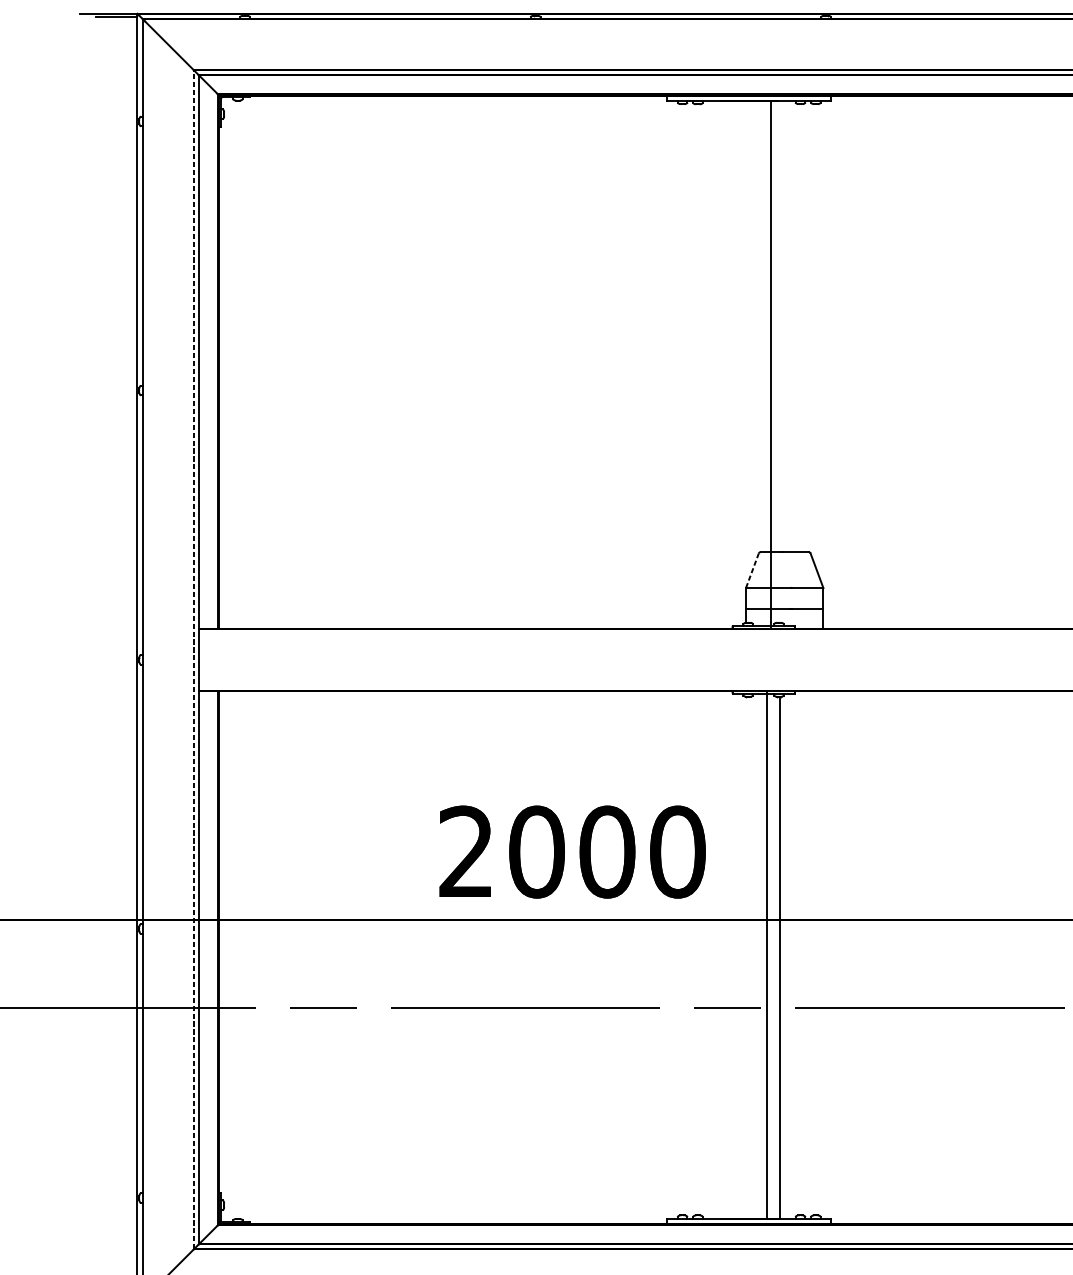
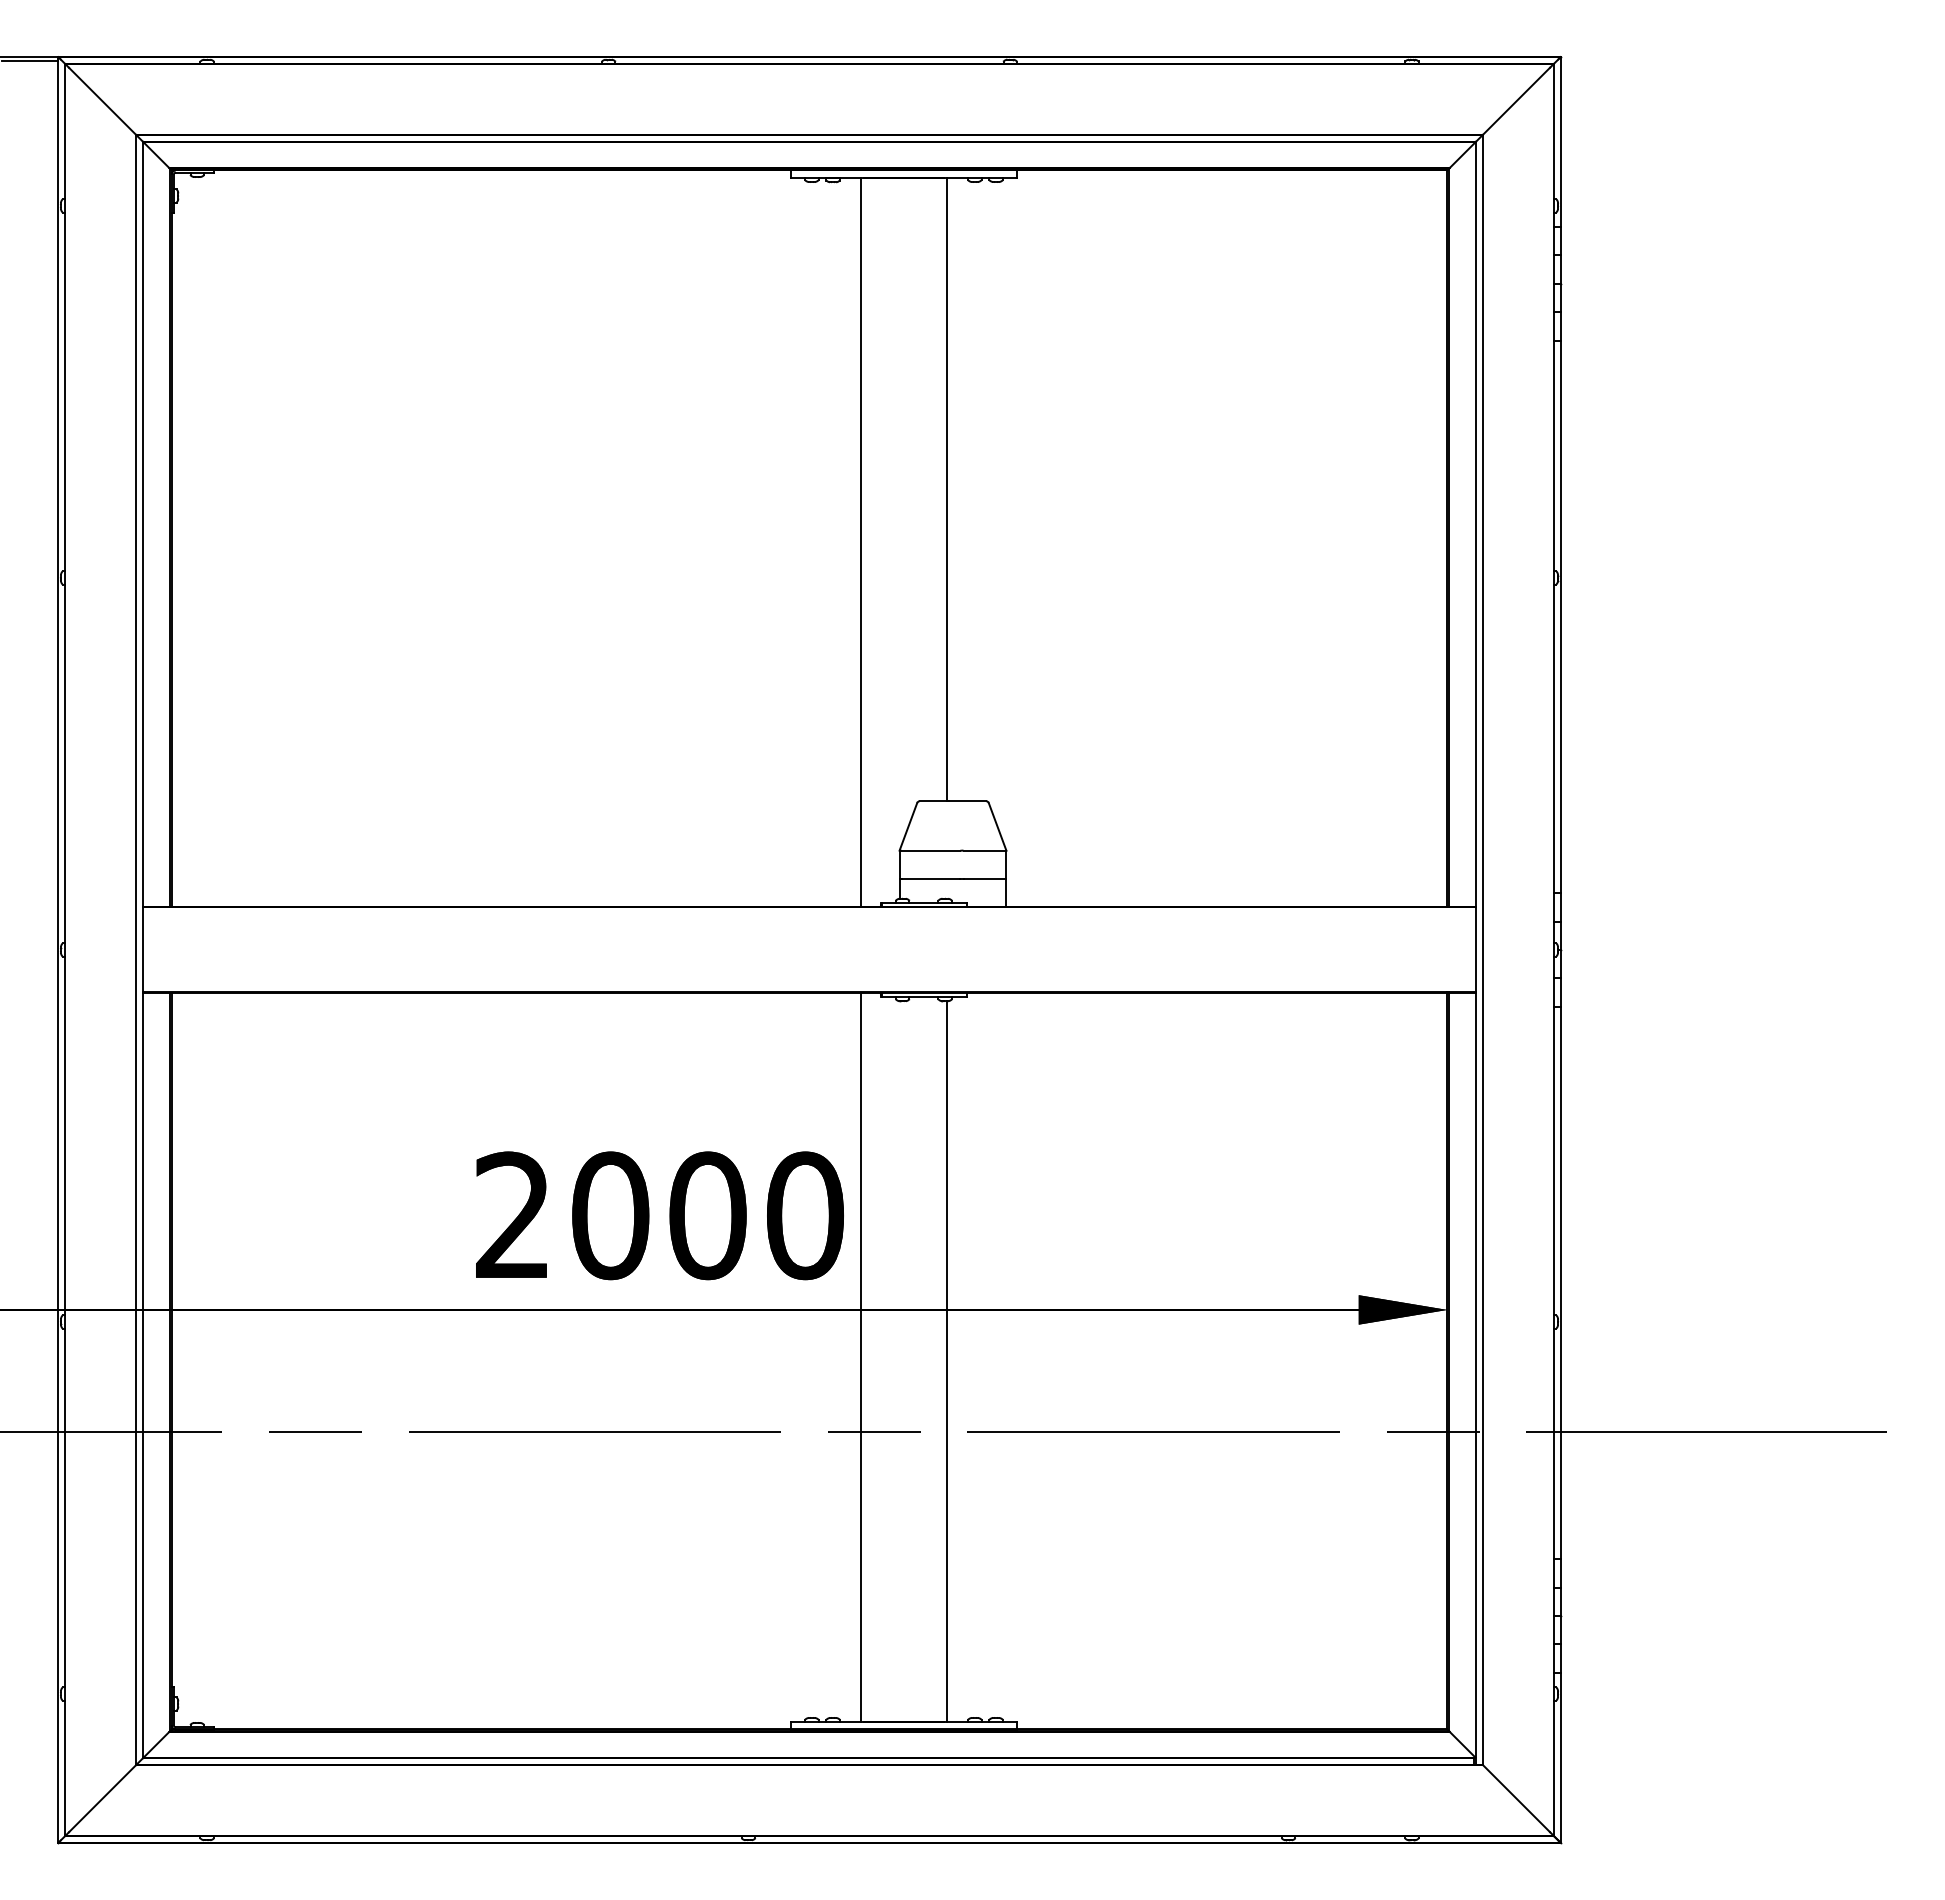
line: (780, 326) -> (946, 489), added
line: (771, 364) -> (861, 542), moved
line: (752, 570) -> (908, 826), dashed -> solid
line: (193, 659) -> (136, 949), dashed -> solid
line: (766, 954) -> (861, 1357), moved

